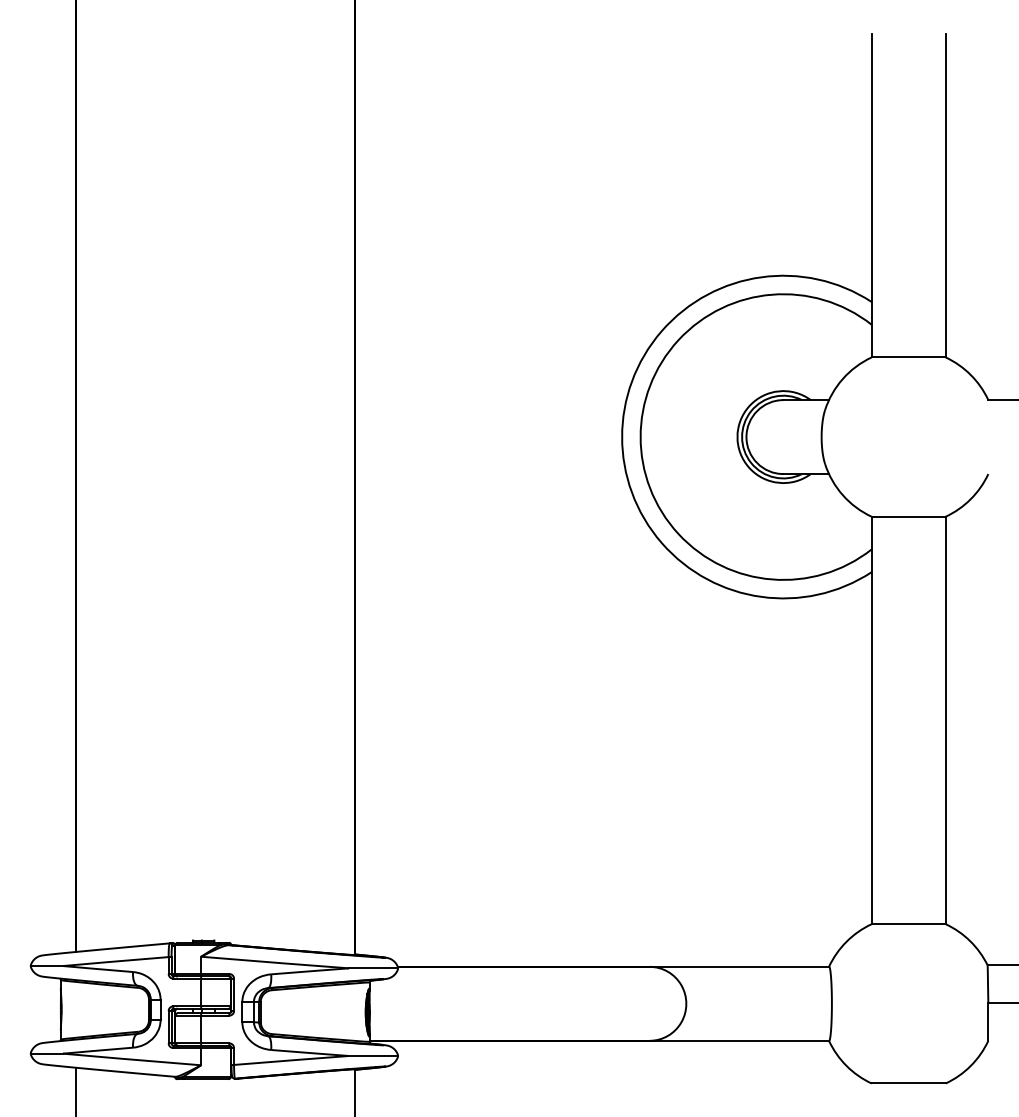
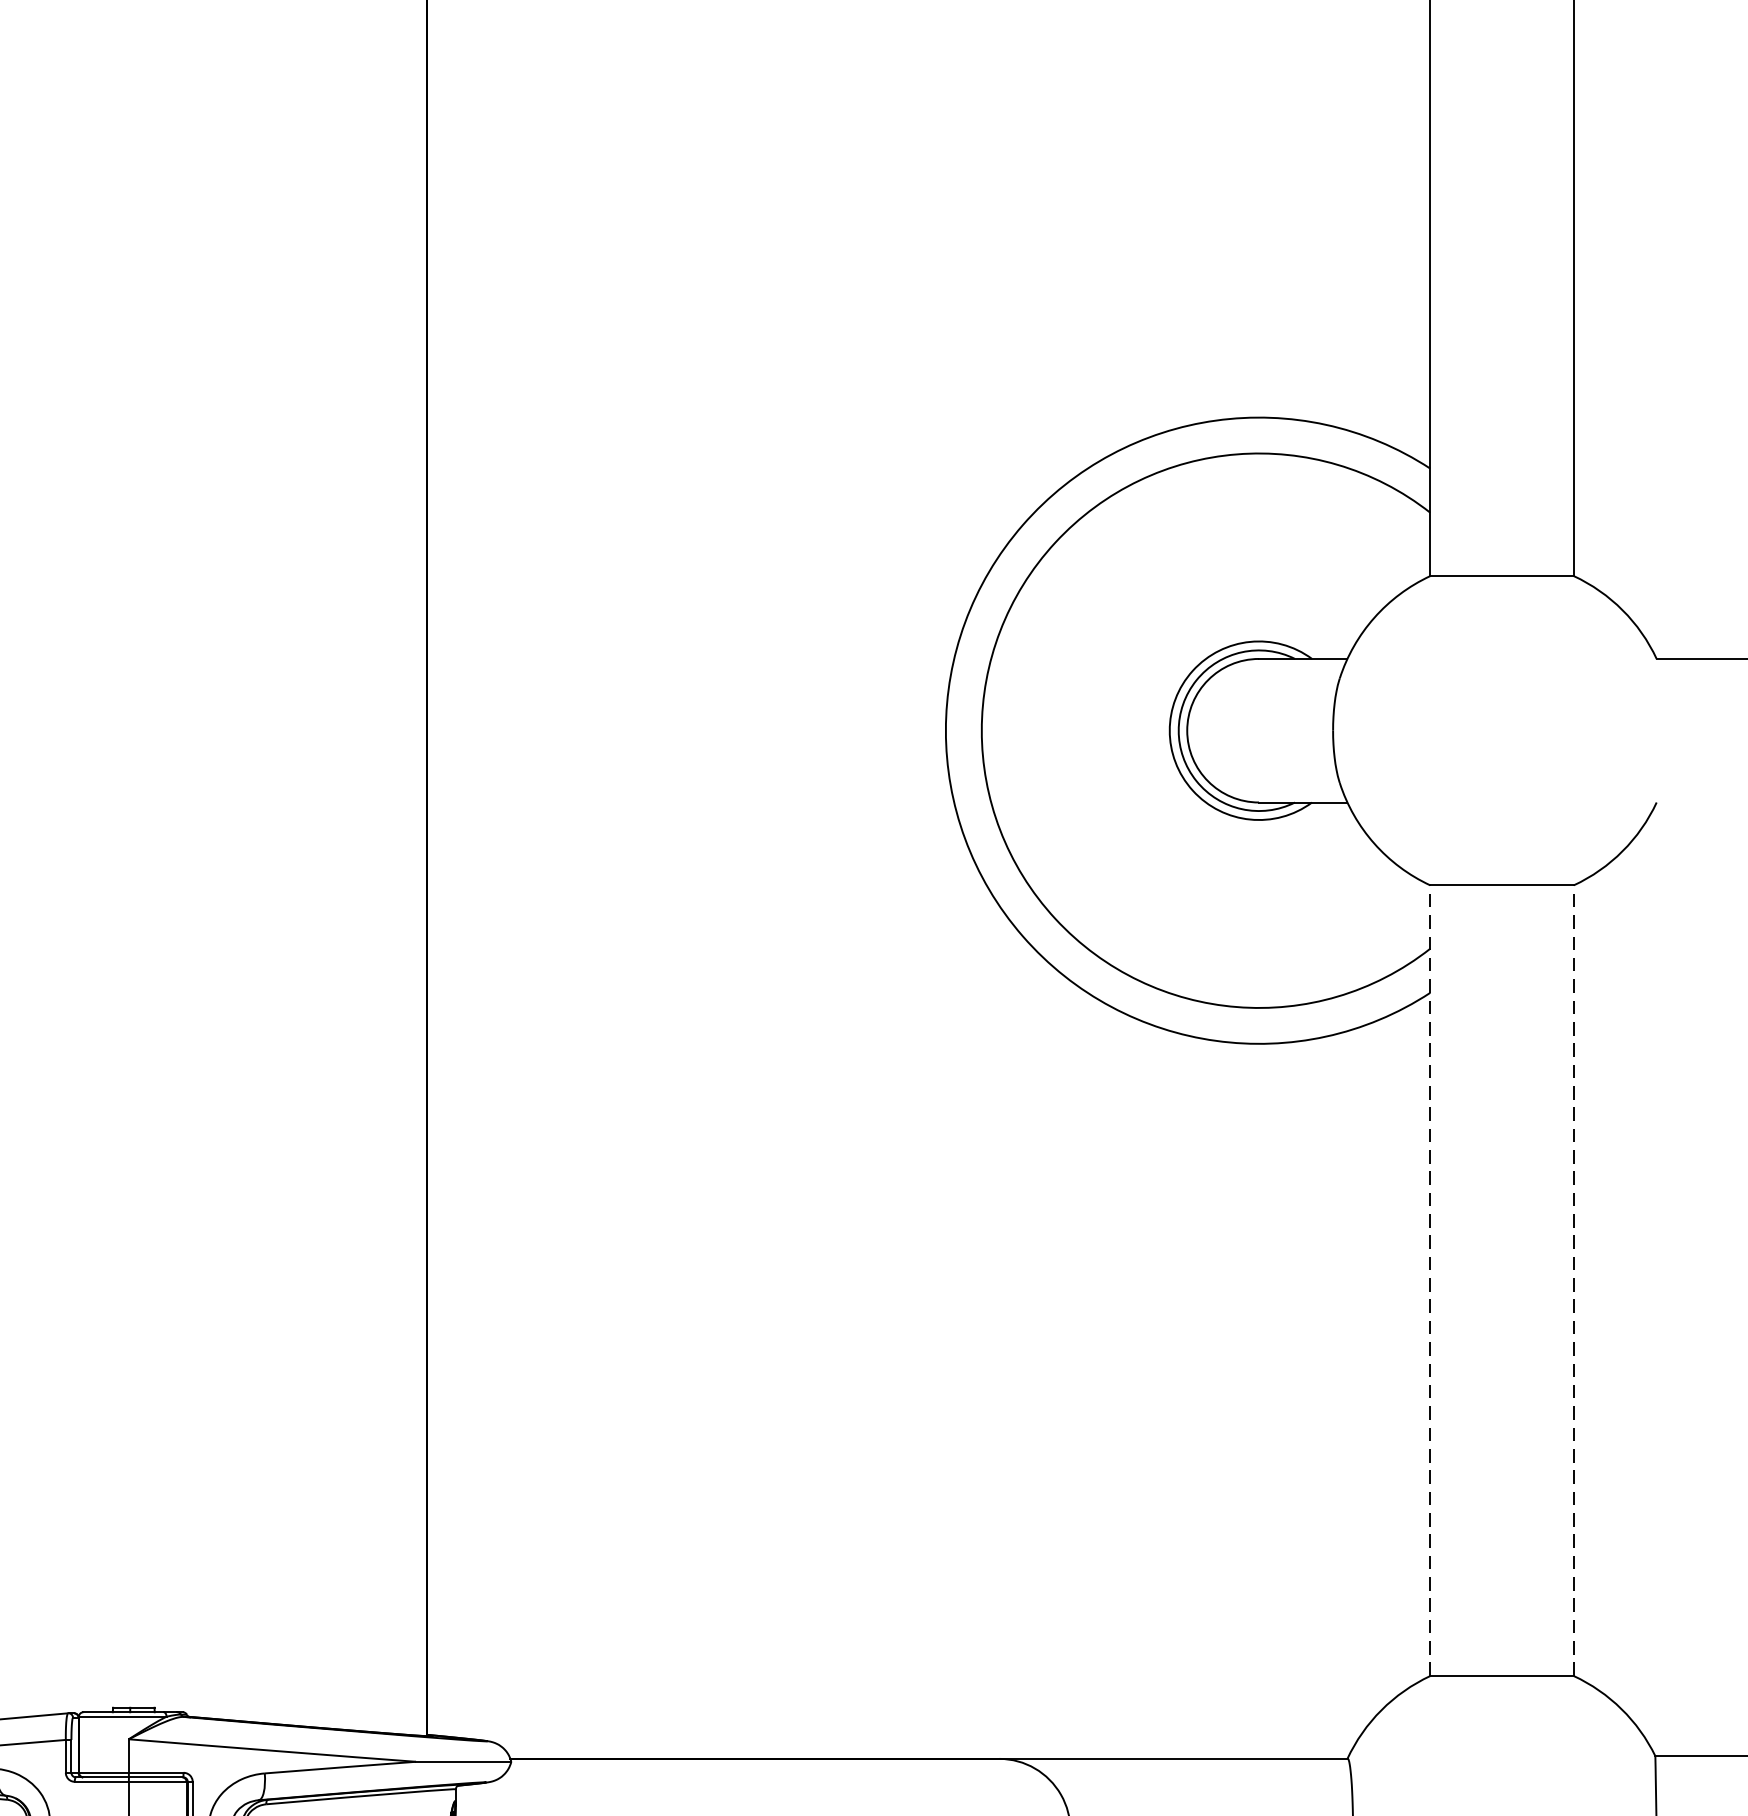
line: (871, 720) -> (1429, 1280), solid -> dashed
line: (945, 720) -> (1573, 1280), solid -> dashed

